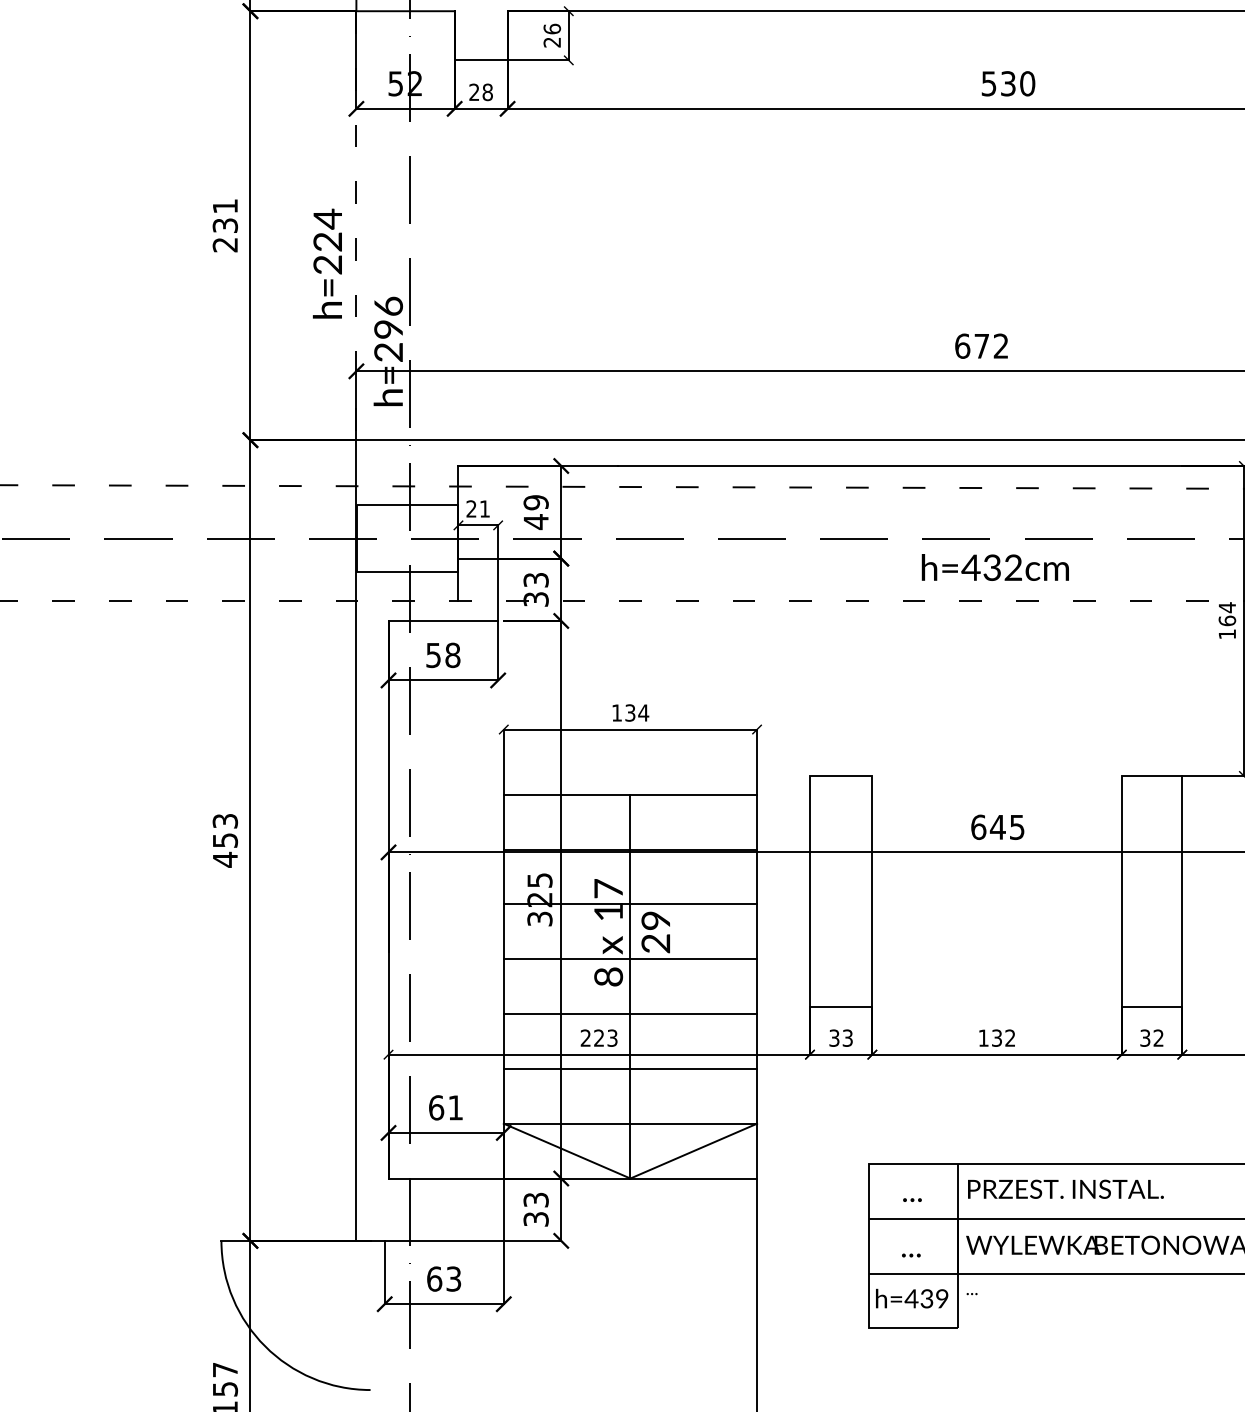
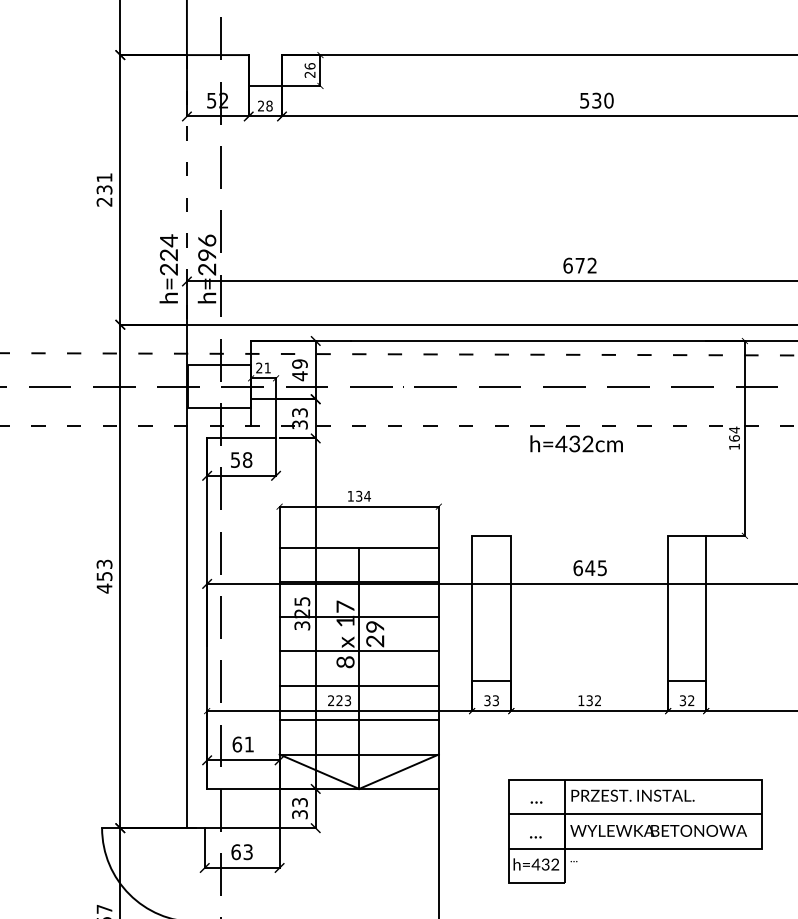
text: (327, 263) -> (168, 268), moved
text: (995, 566) -> (576, 443), moved
text: (942, 1300) -> (555, 865), h=439 -> h=432

